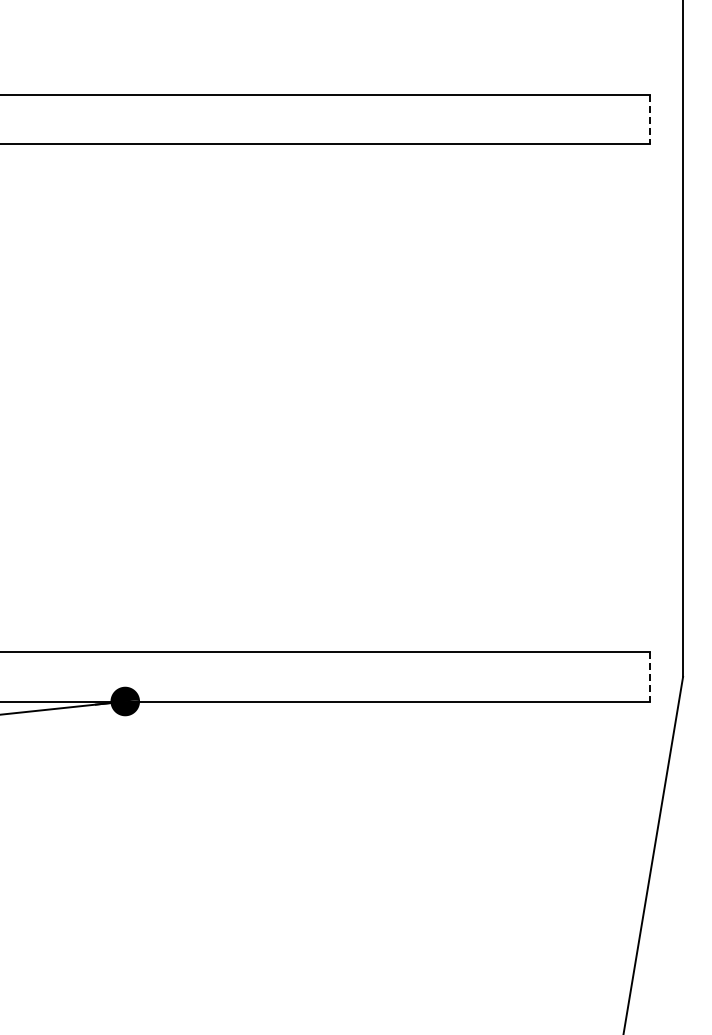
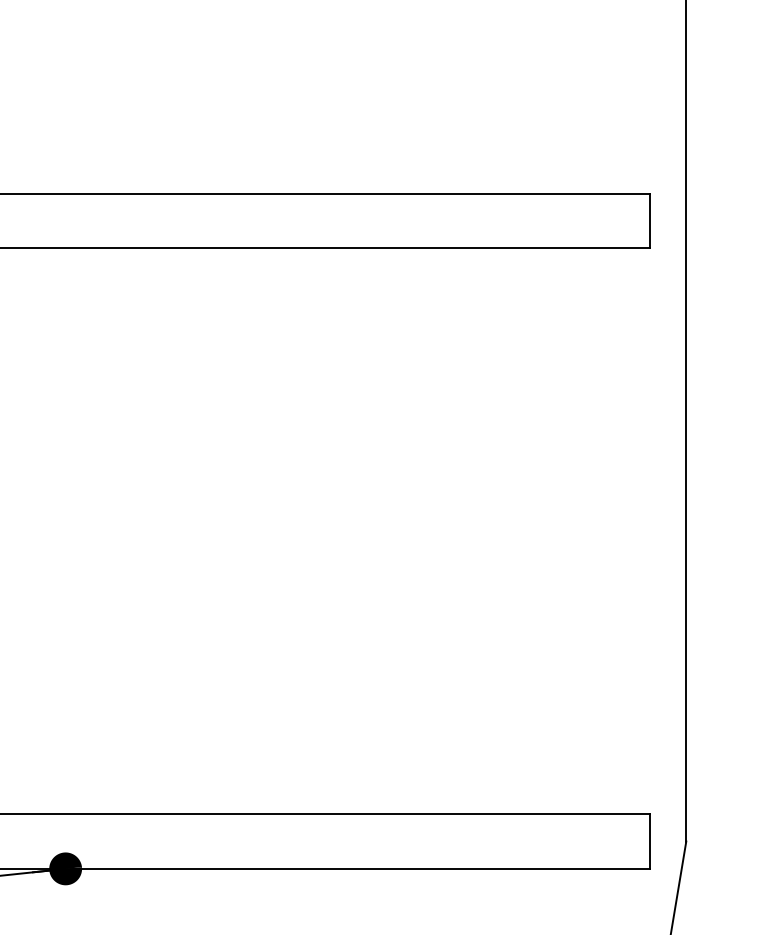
line: (650, 119) -> (650, 221), dashed -> solid
line: (650, 676) -> (650, 841), dashed -> solid

